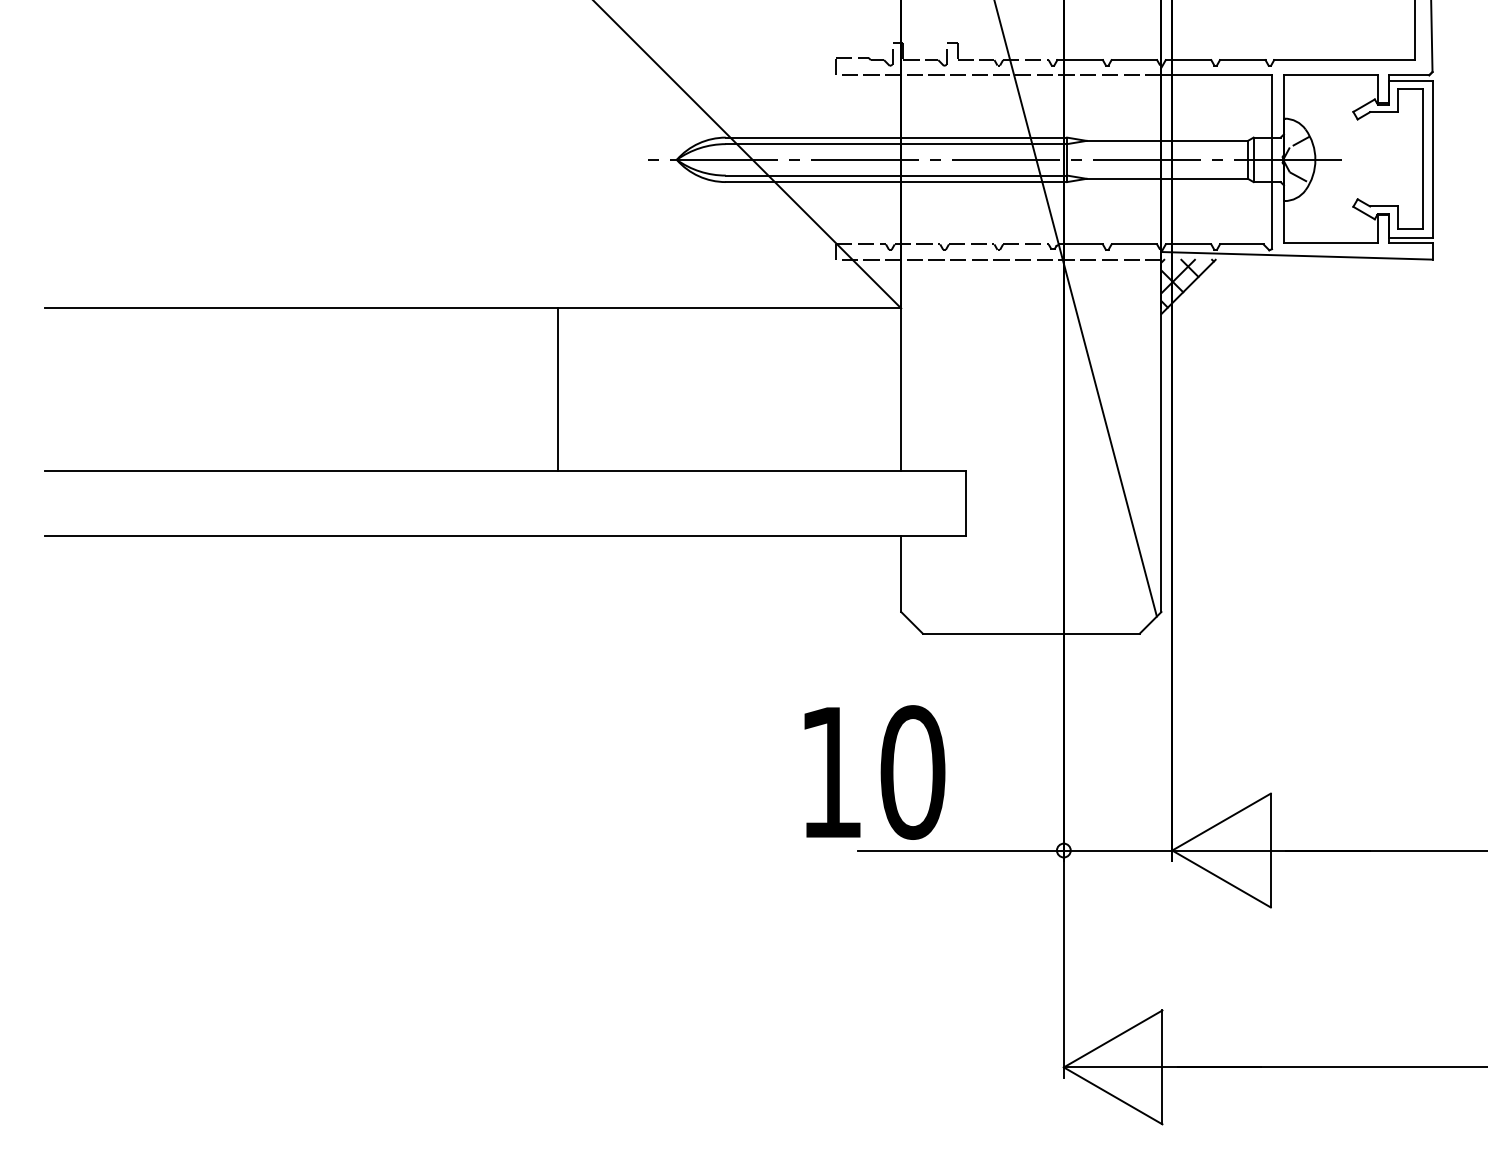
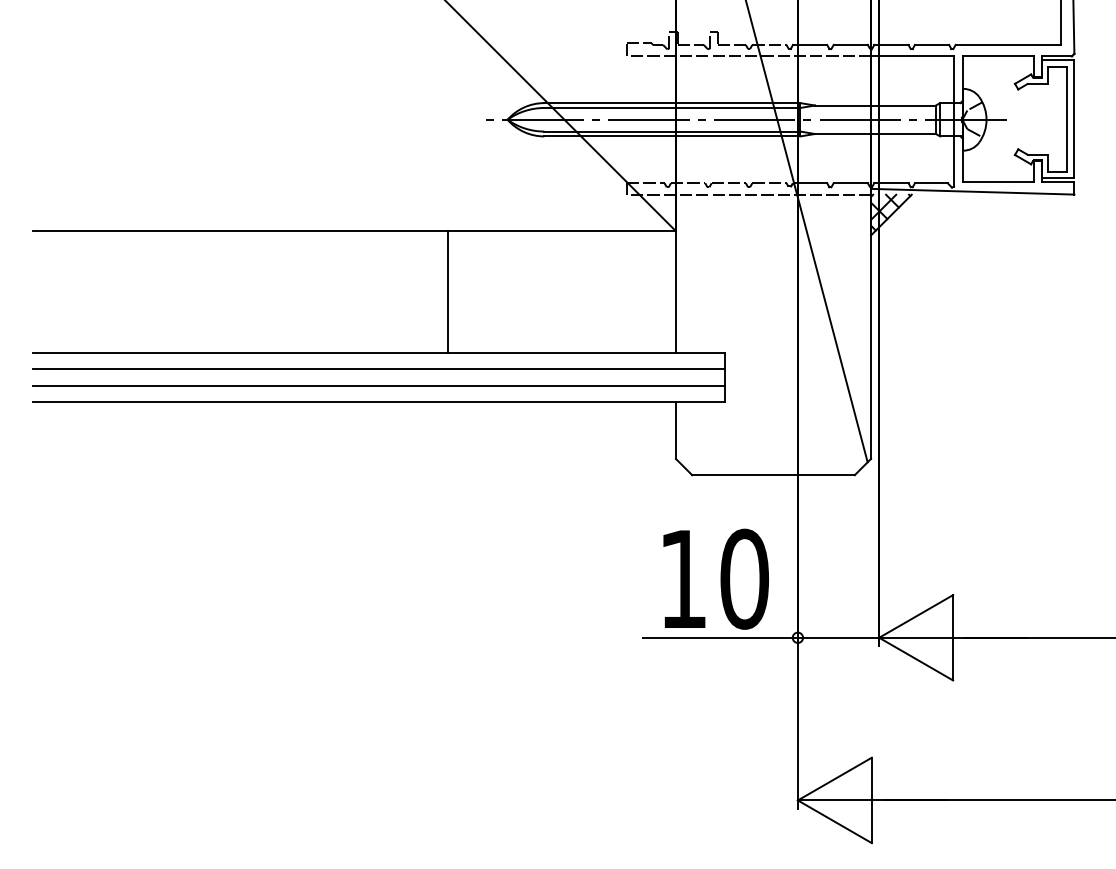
line: (557, 389) -> (448, 292), moved
line: (505, 492) -> (379, 369), added
line: (505, 514) -> (379, 385), added
text: (874, 772) -> (715, 579), moved

